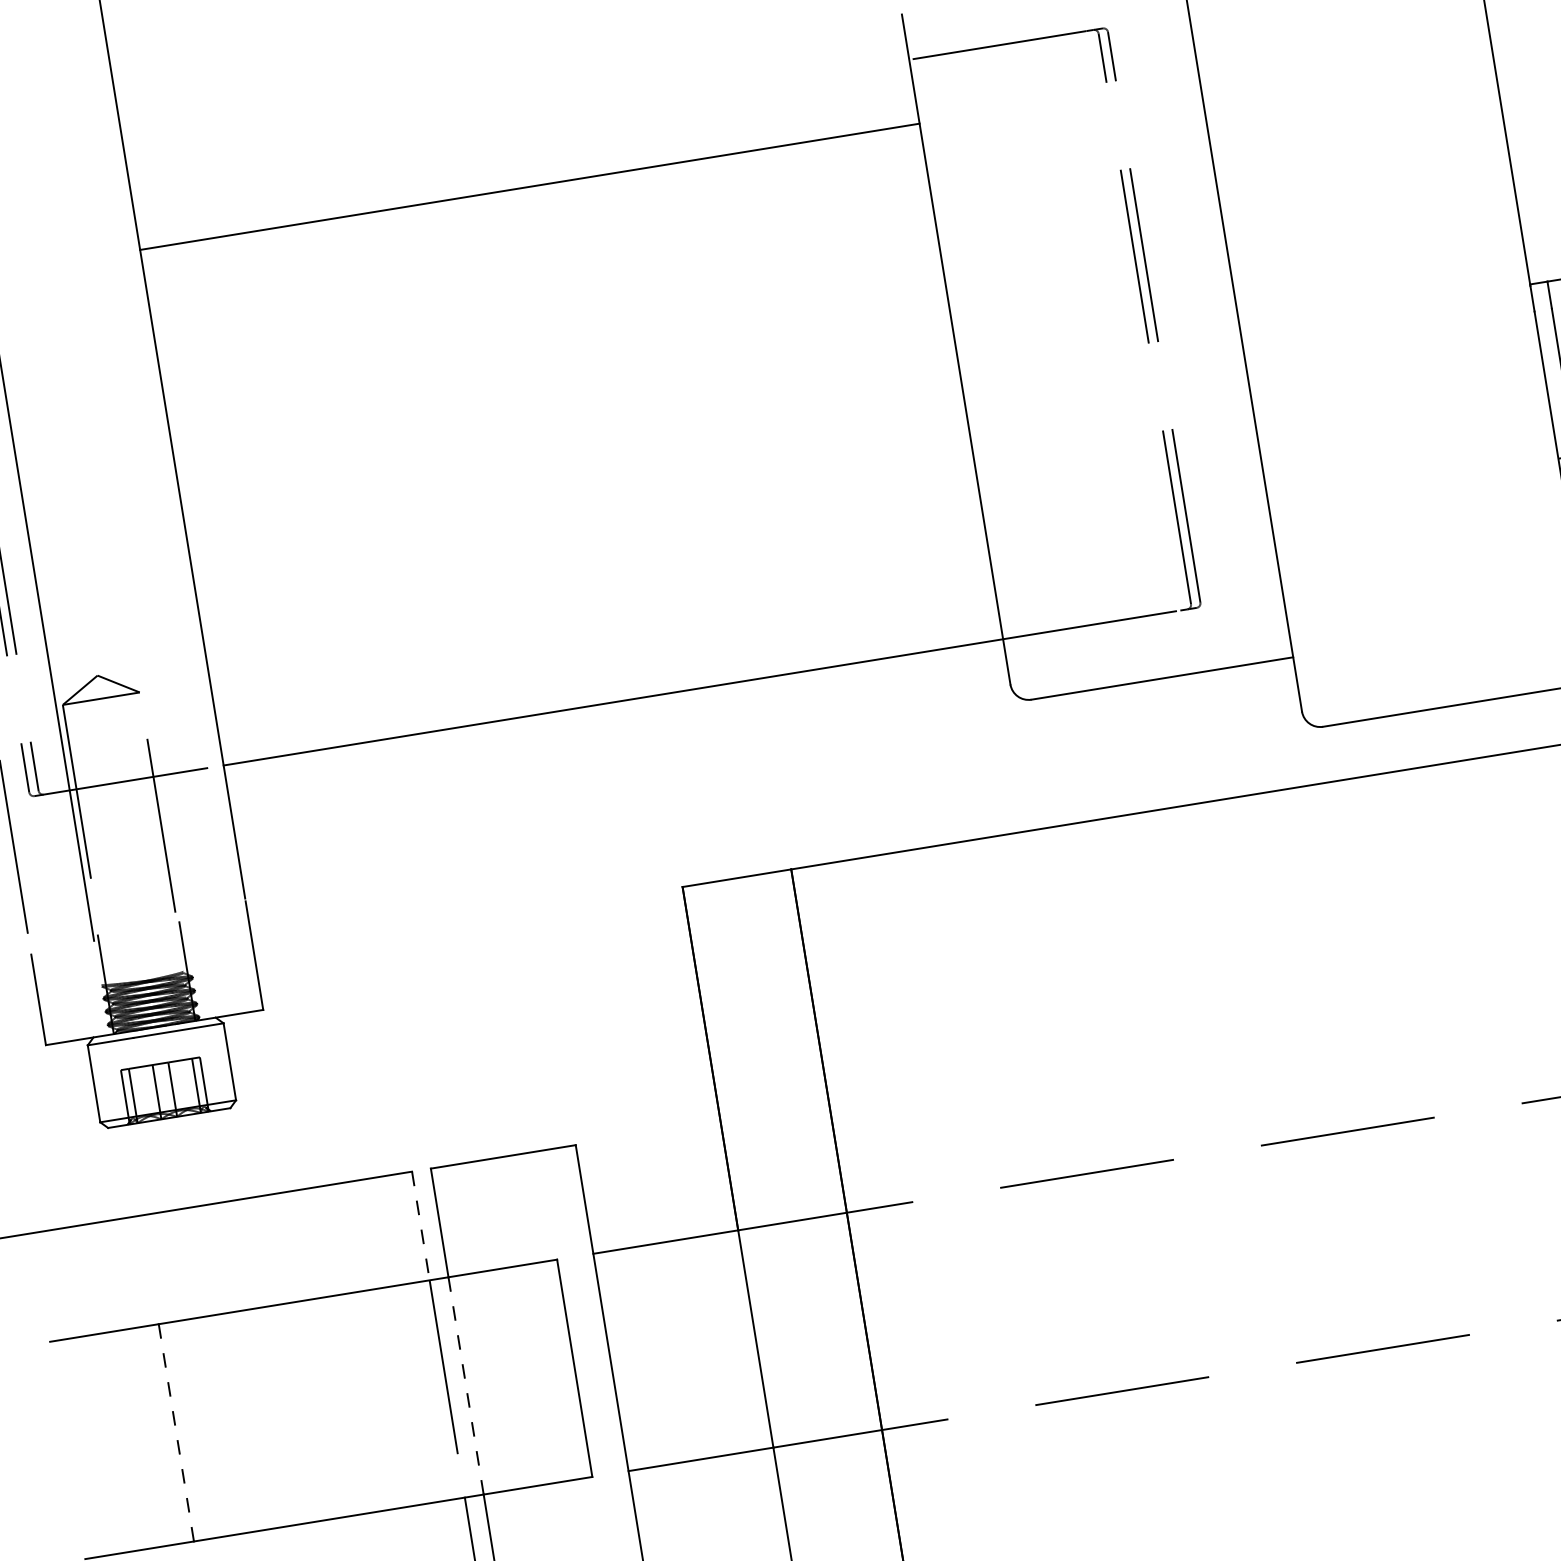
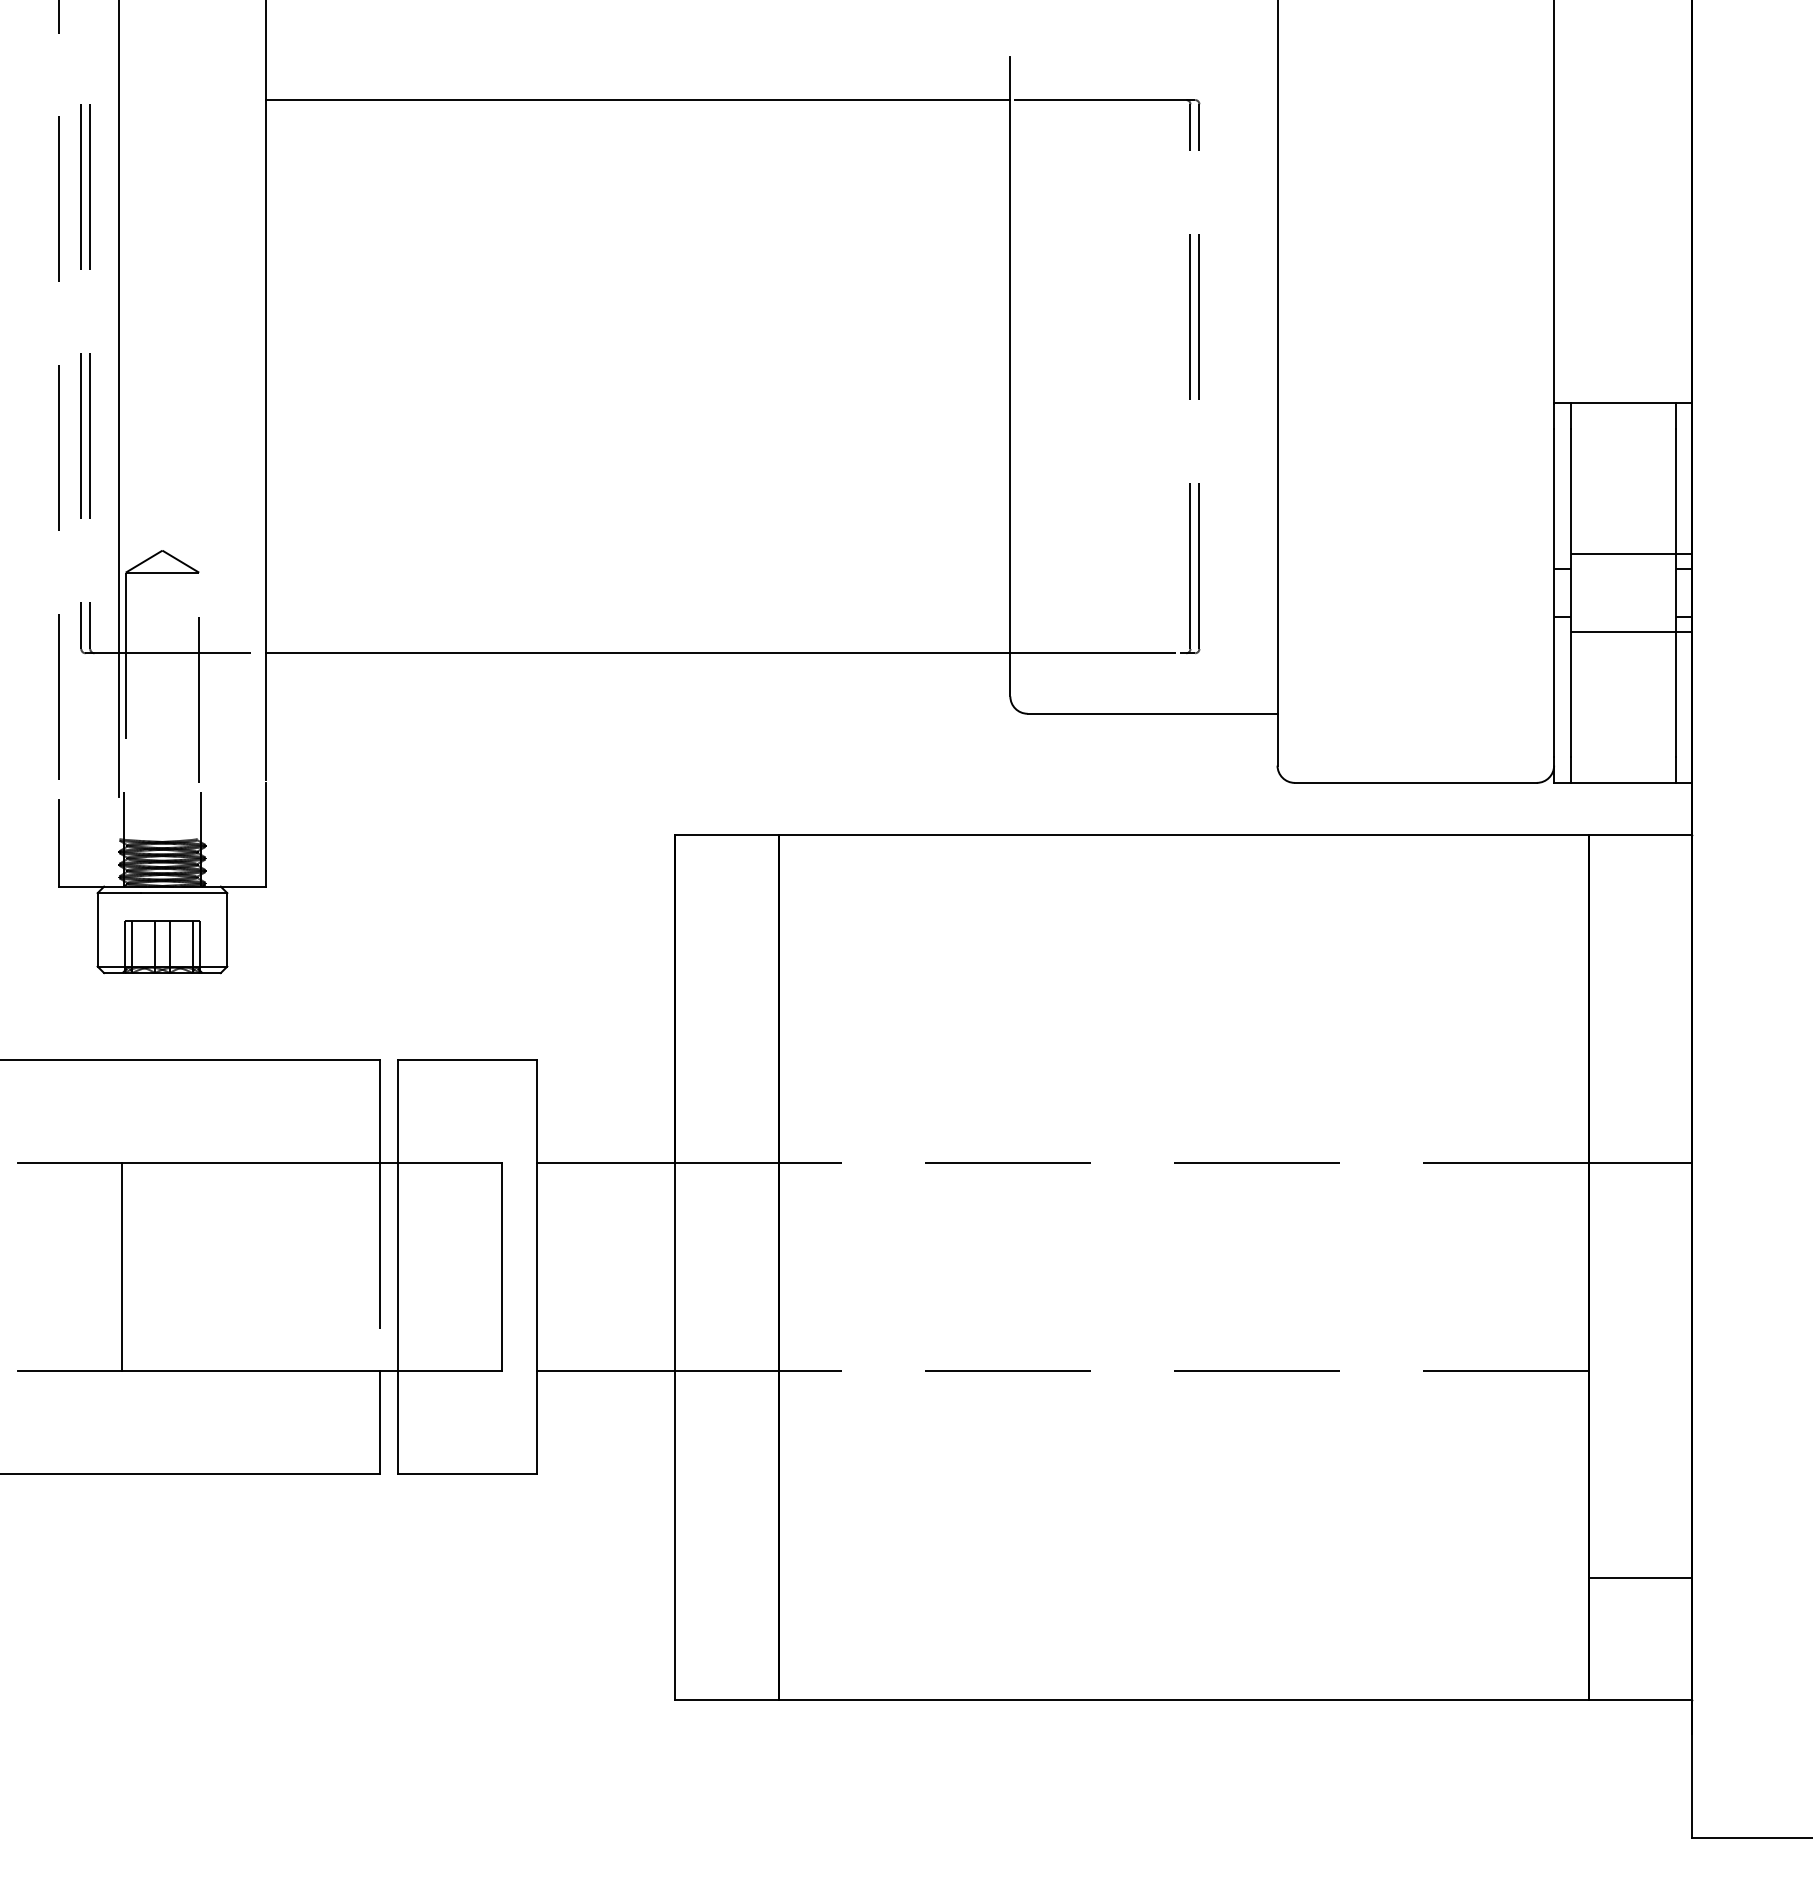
line: (530, 187) -> (638, 100), moved
line: (421, 1226) -> (380, 1111), dashed -> solid
line: (466, 1385) -> (398, 1266), dashed -> solid
line: (176, 1432) -> (121, 1266), dashed -> solid

